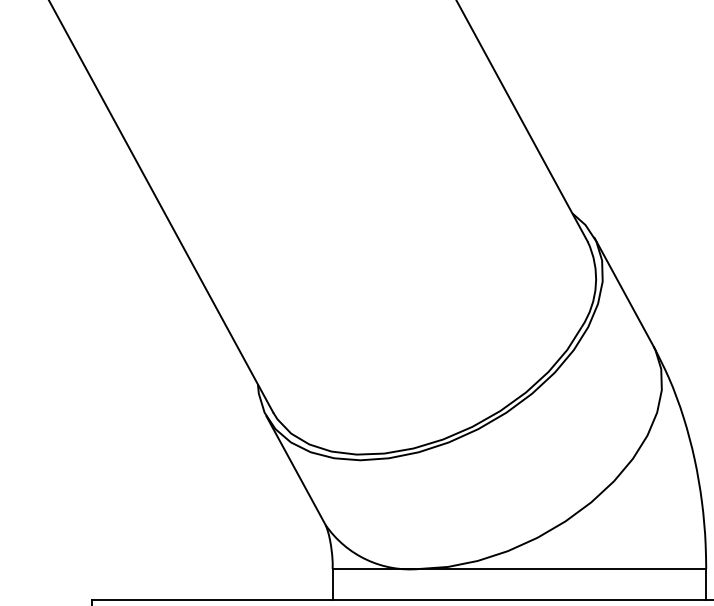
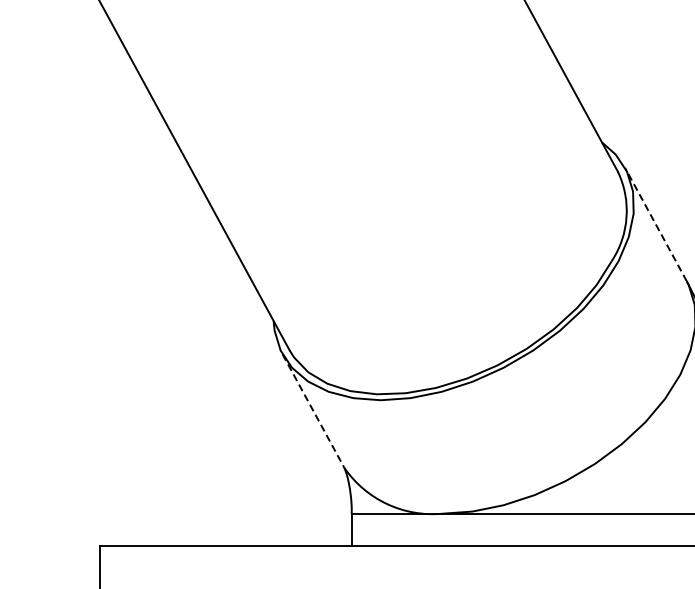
line: (624, 292) -> (656, 225), solid -> dashed
line: (296, 470) -> (313, 410), solid -> dashed

